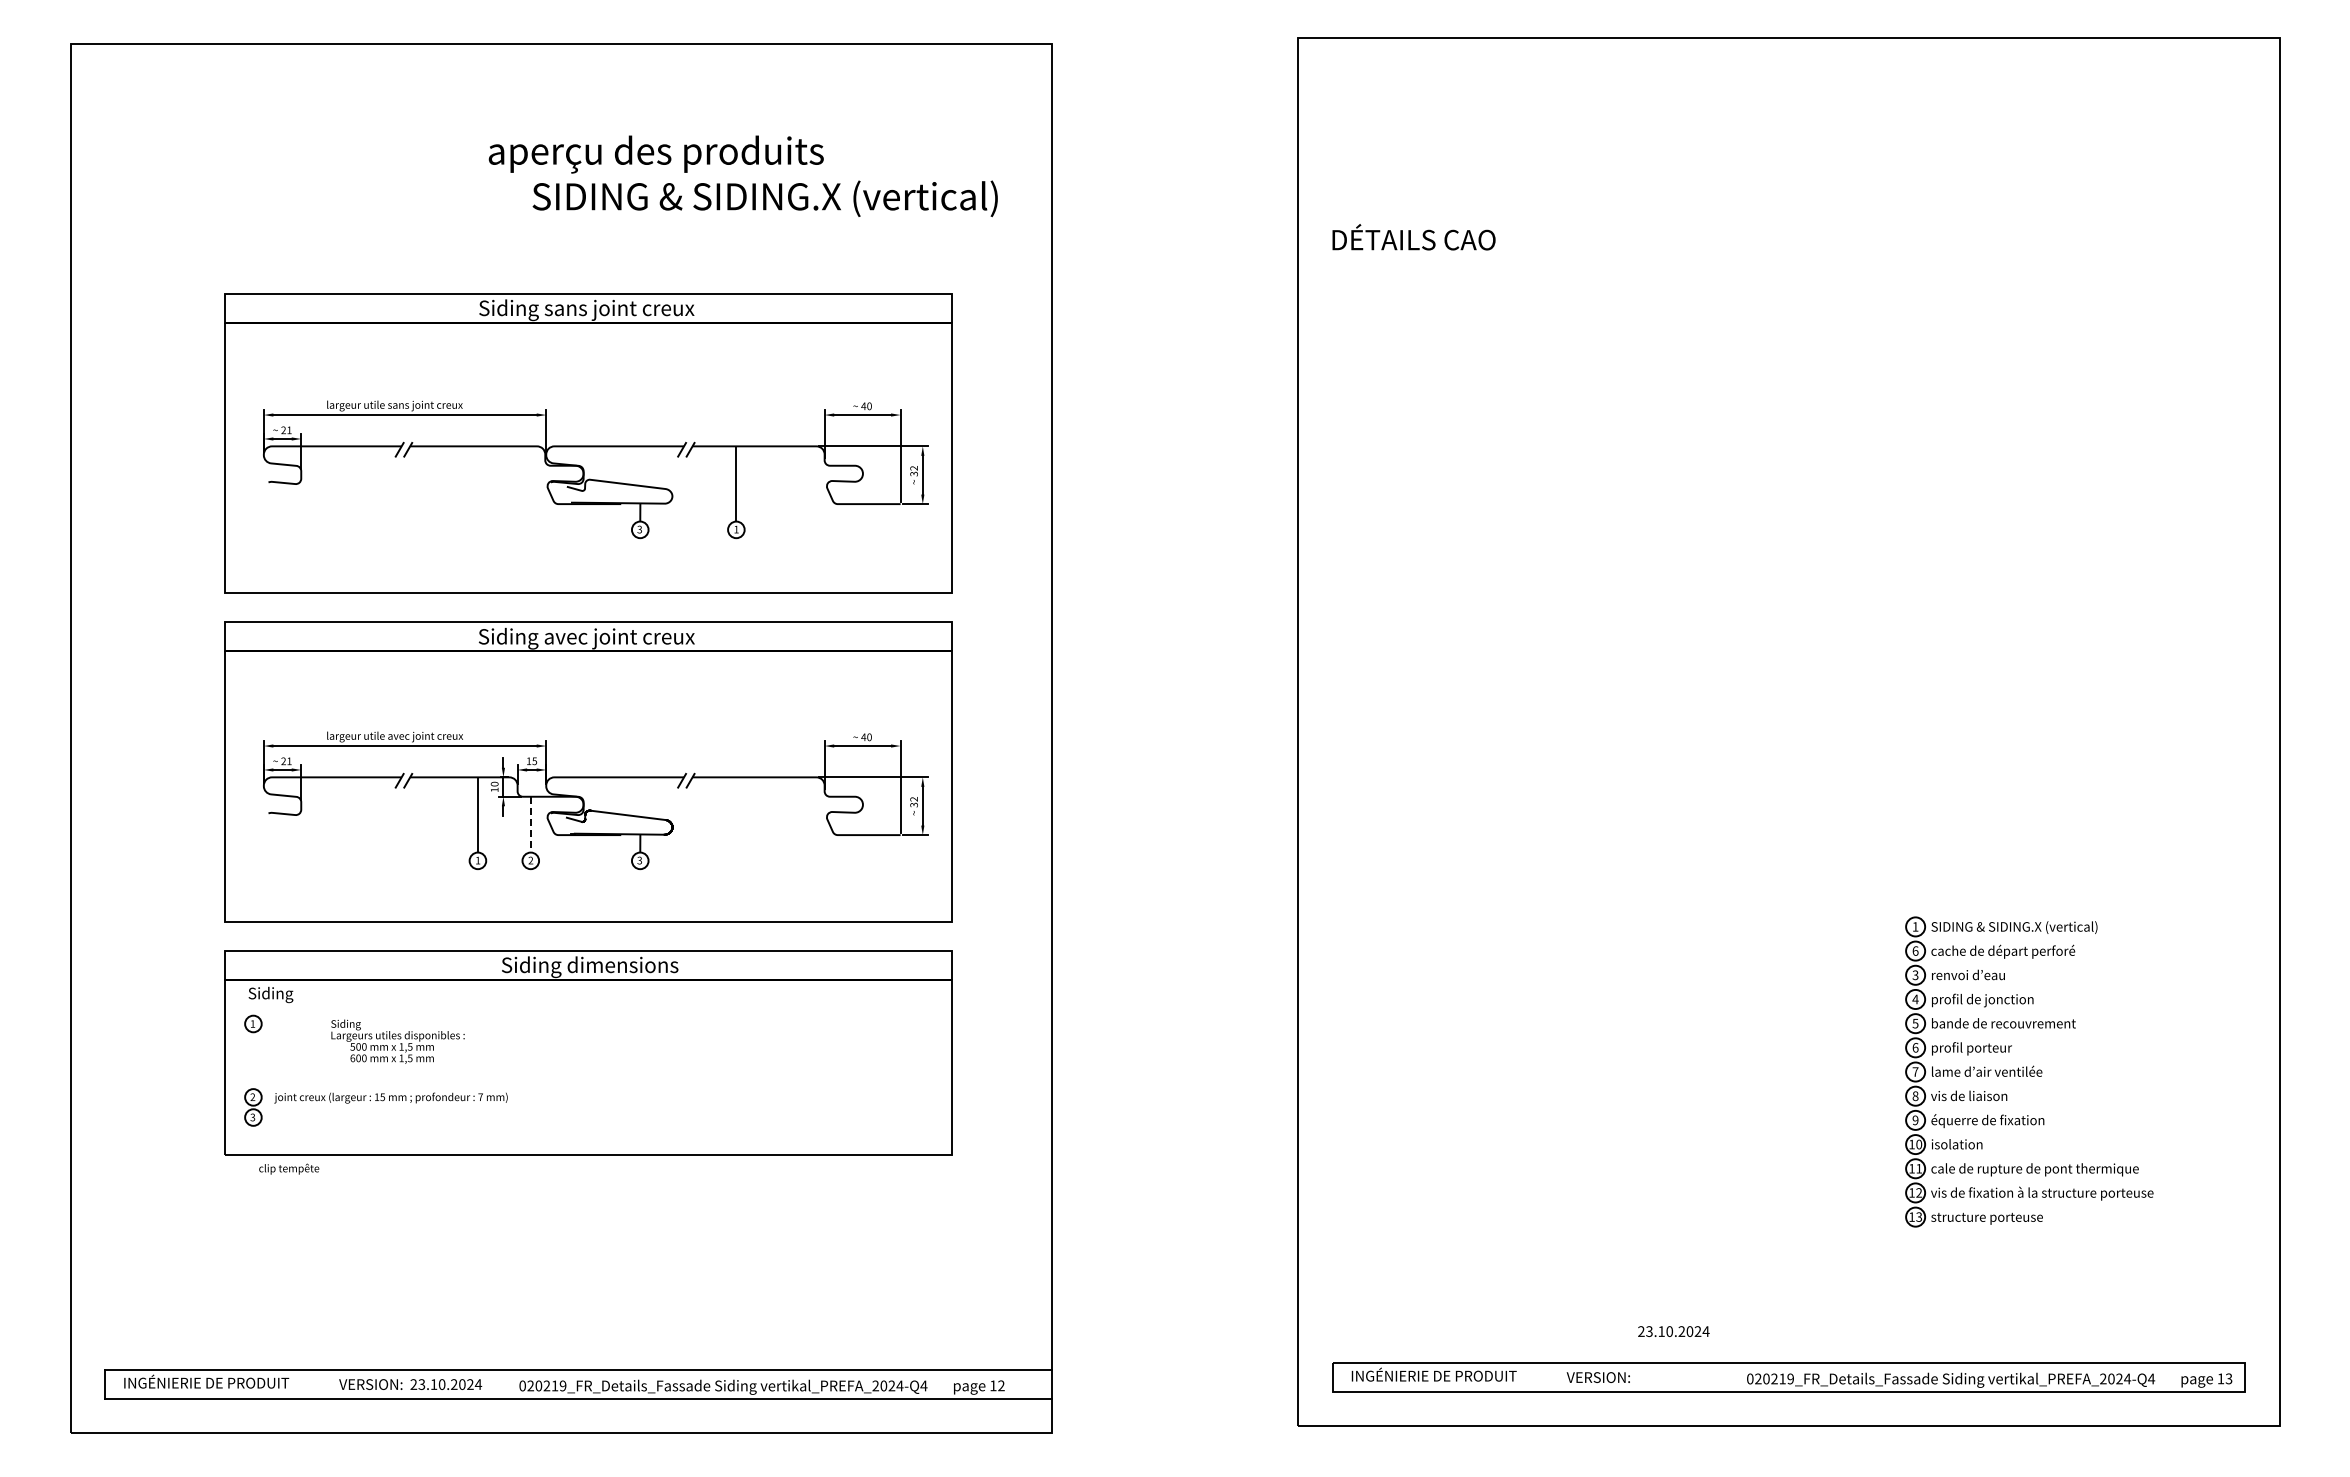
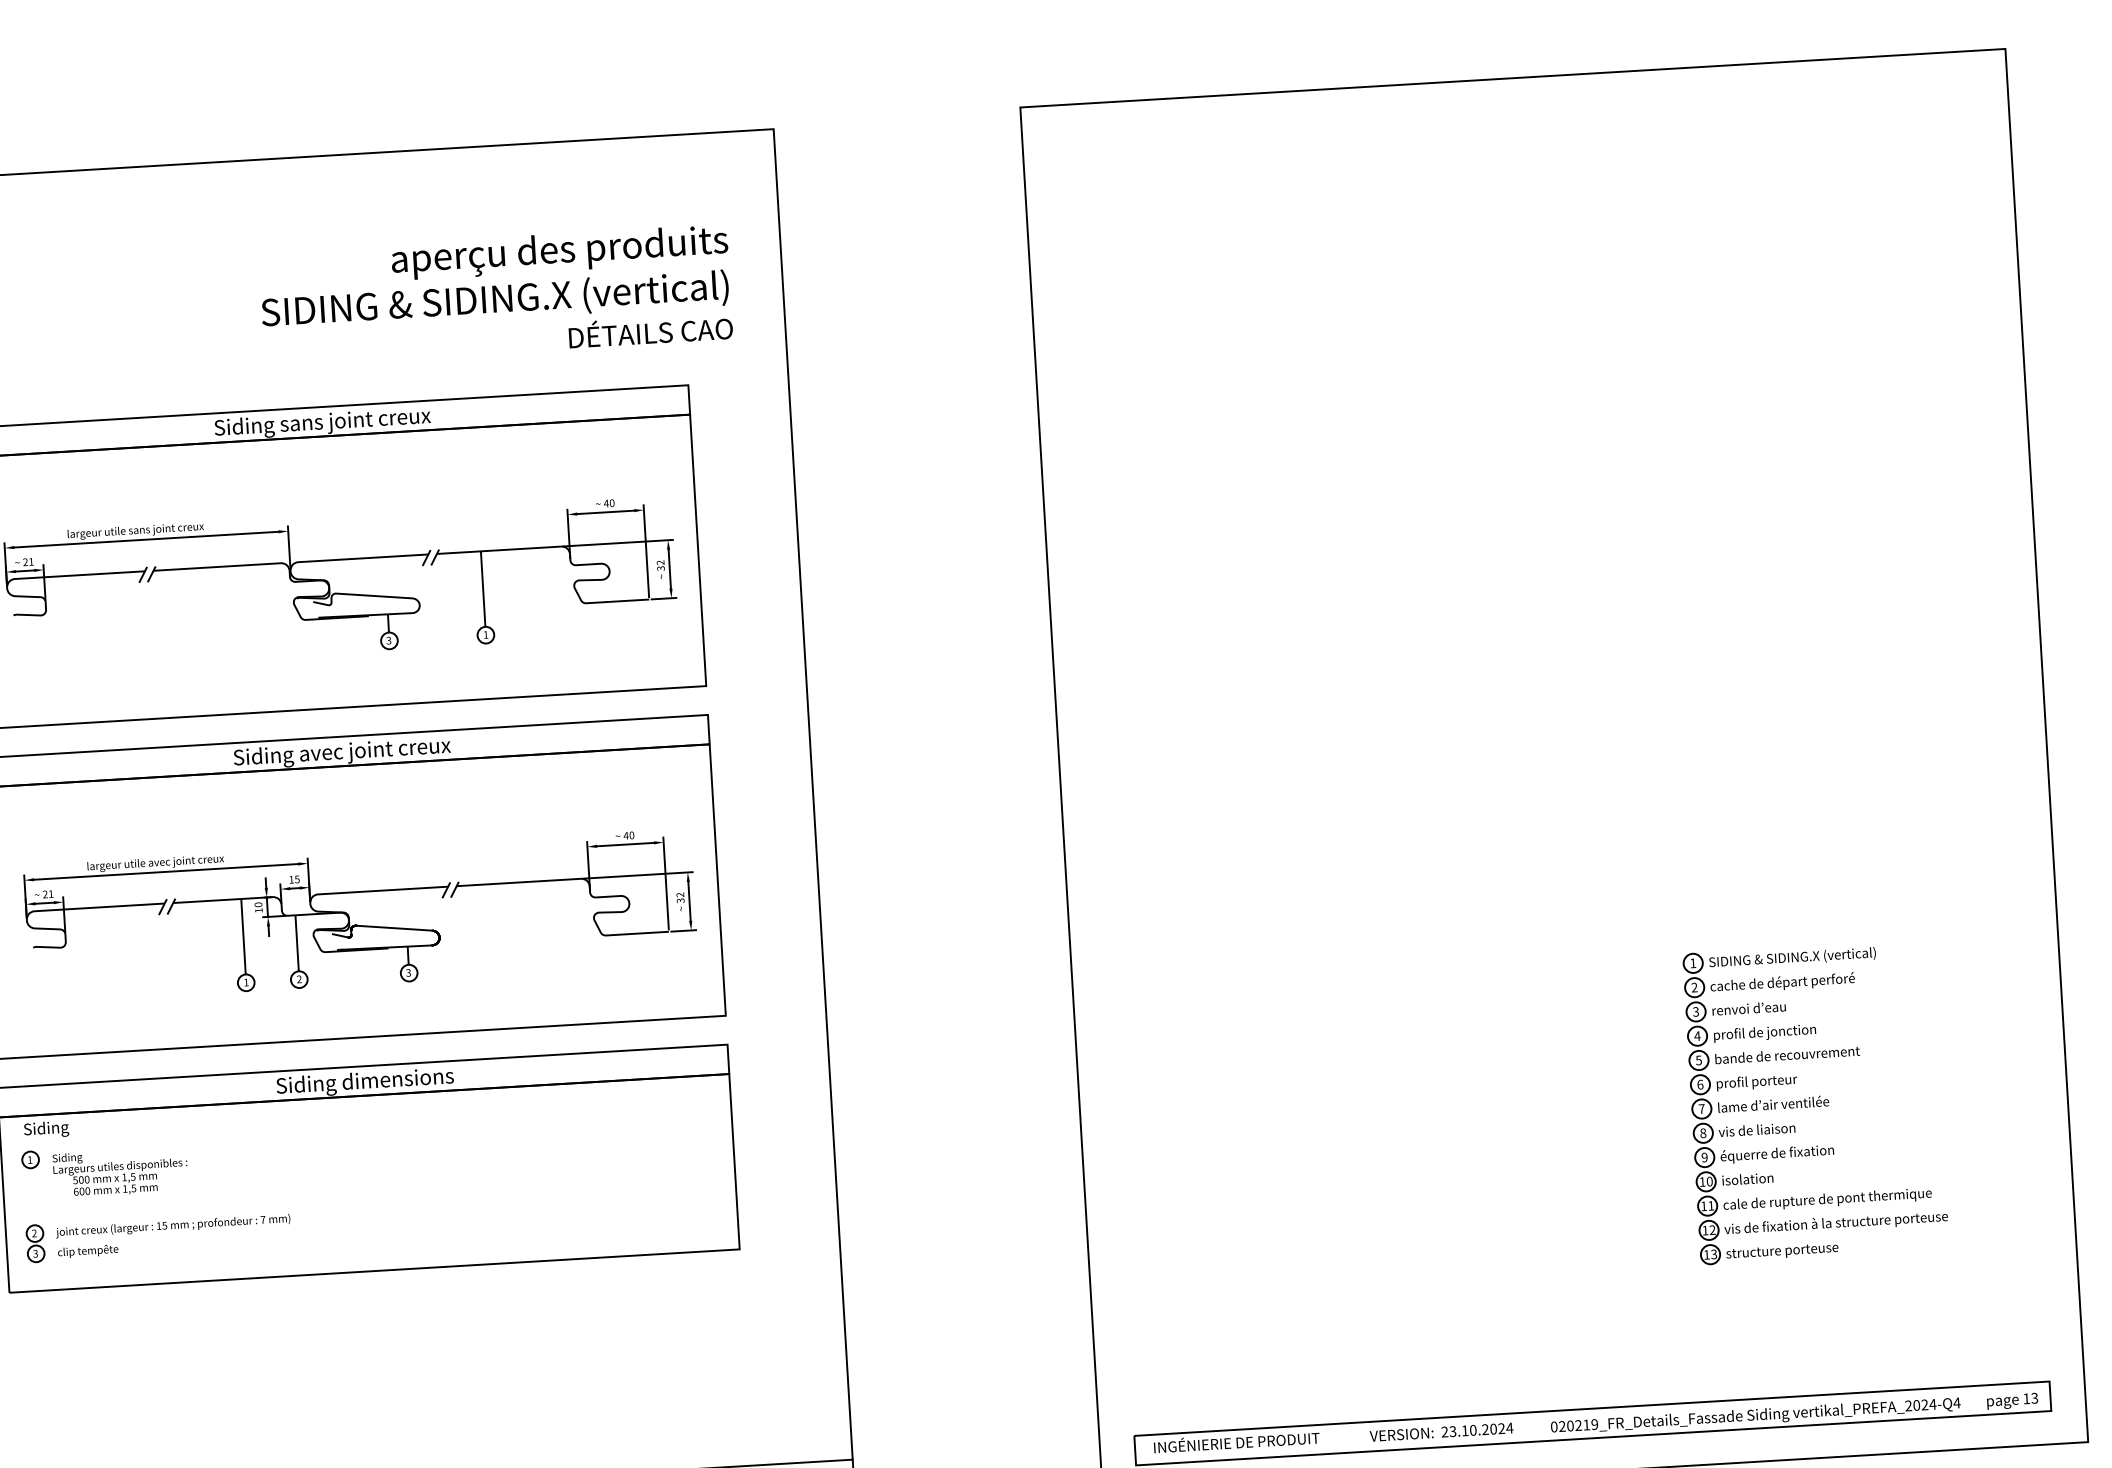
text: (655, 154) -> (559, 252), moved
text: (1413, 237) -> (650, 330), moved
line: (530, 824) -> (296, 943), dashed -> solid
text: (1915, 950) -> (1694, 987), 6 -> 2
text: (397, 1041) -> (120, 1172), moved
text: (289, 1168) -> (88, 1250), moved
text: (1673, 1331) -> (1477, 1430), moved

